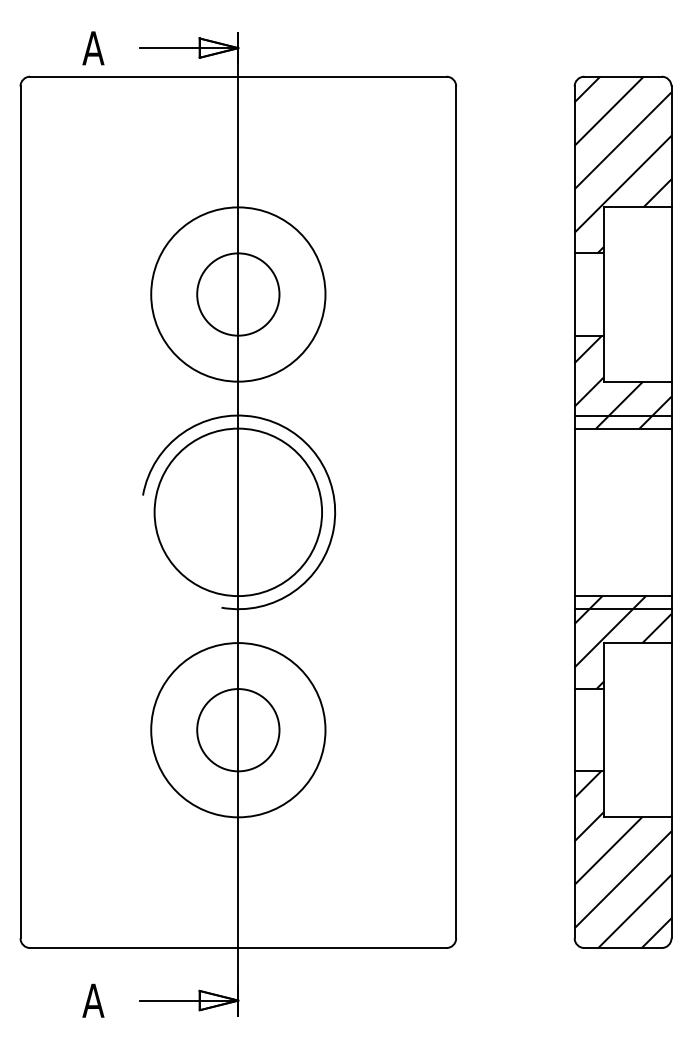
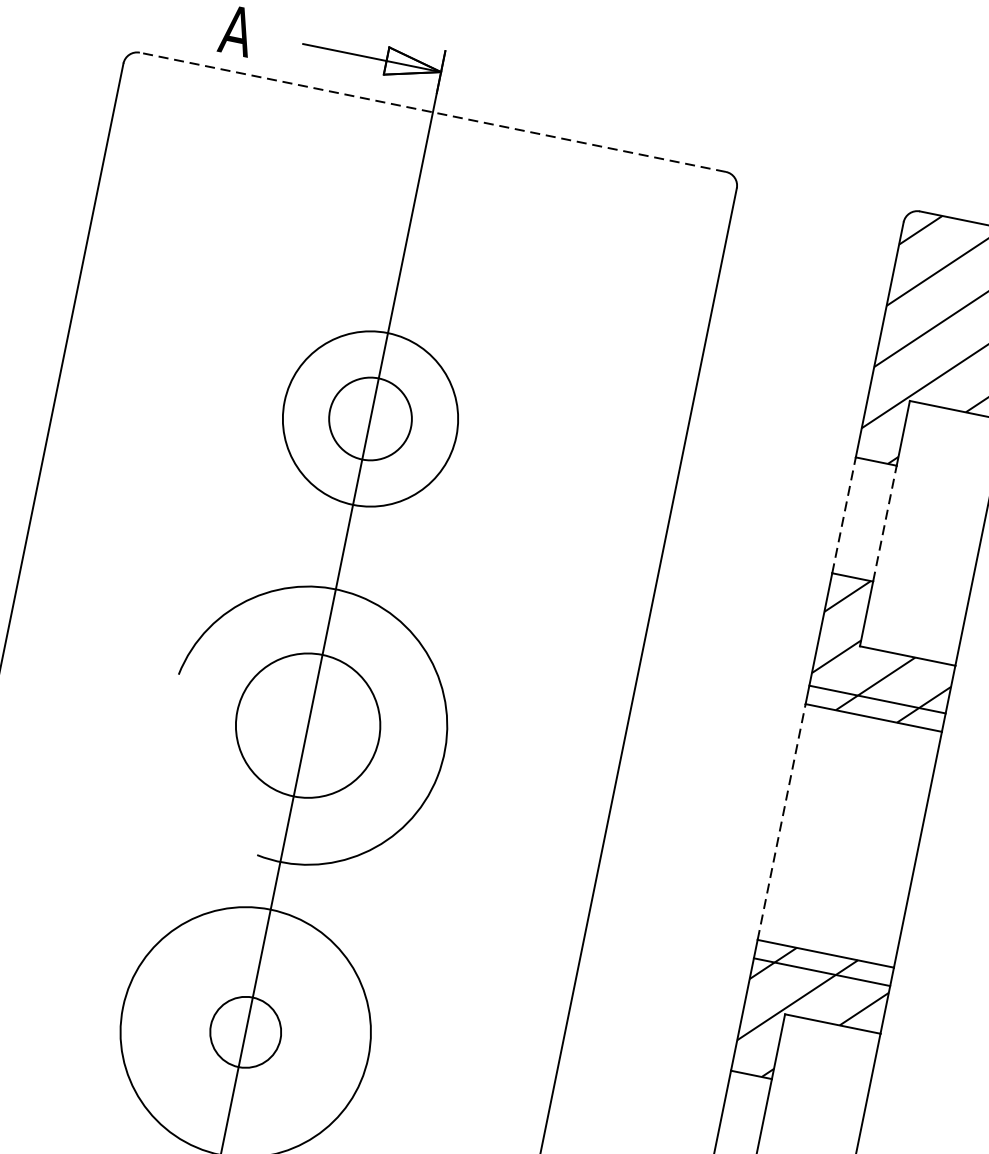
line: (237, 76) -> (431, 111), solid -> dashed
circle: (238, 294) -> (370, 418), size x0.7
circle: (238, 294) -> (370, 418), size x0.7
line: (574, 294) -> (843, 515), solid -> dashed
line: (603, 294) -> (884, 523), solid -> dashed
circle: (238, 512) -> (308, 725), size x0.6
line: (574, 512) -> (781, 822), solid -> dashed
circle: (238, 730) -> (245, 1032), size x0.6

